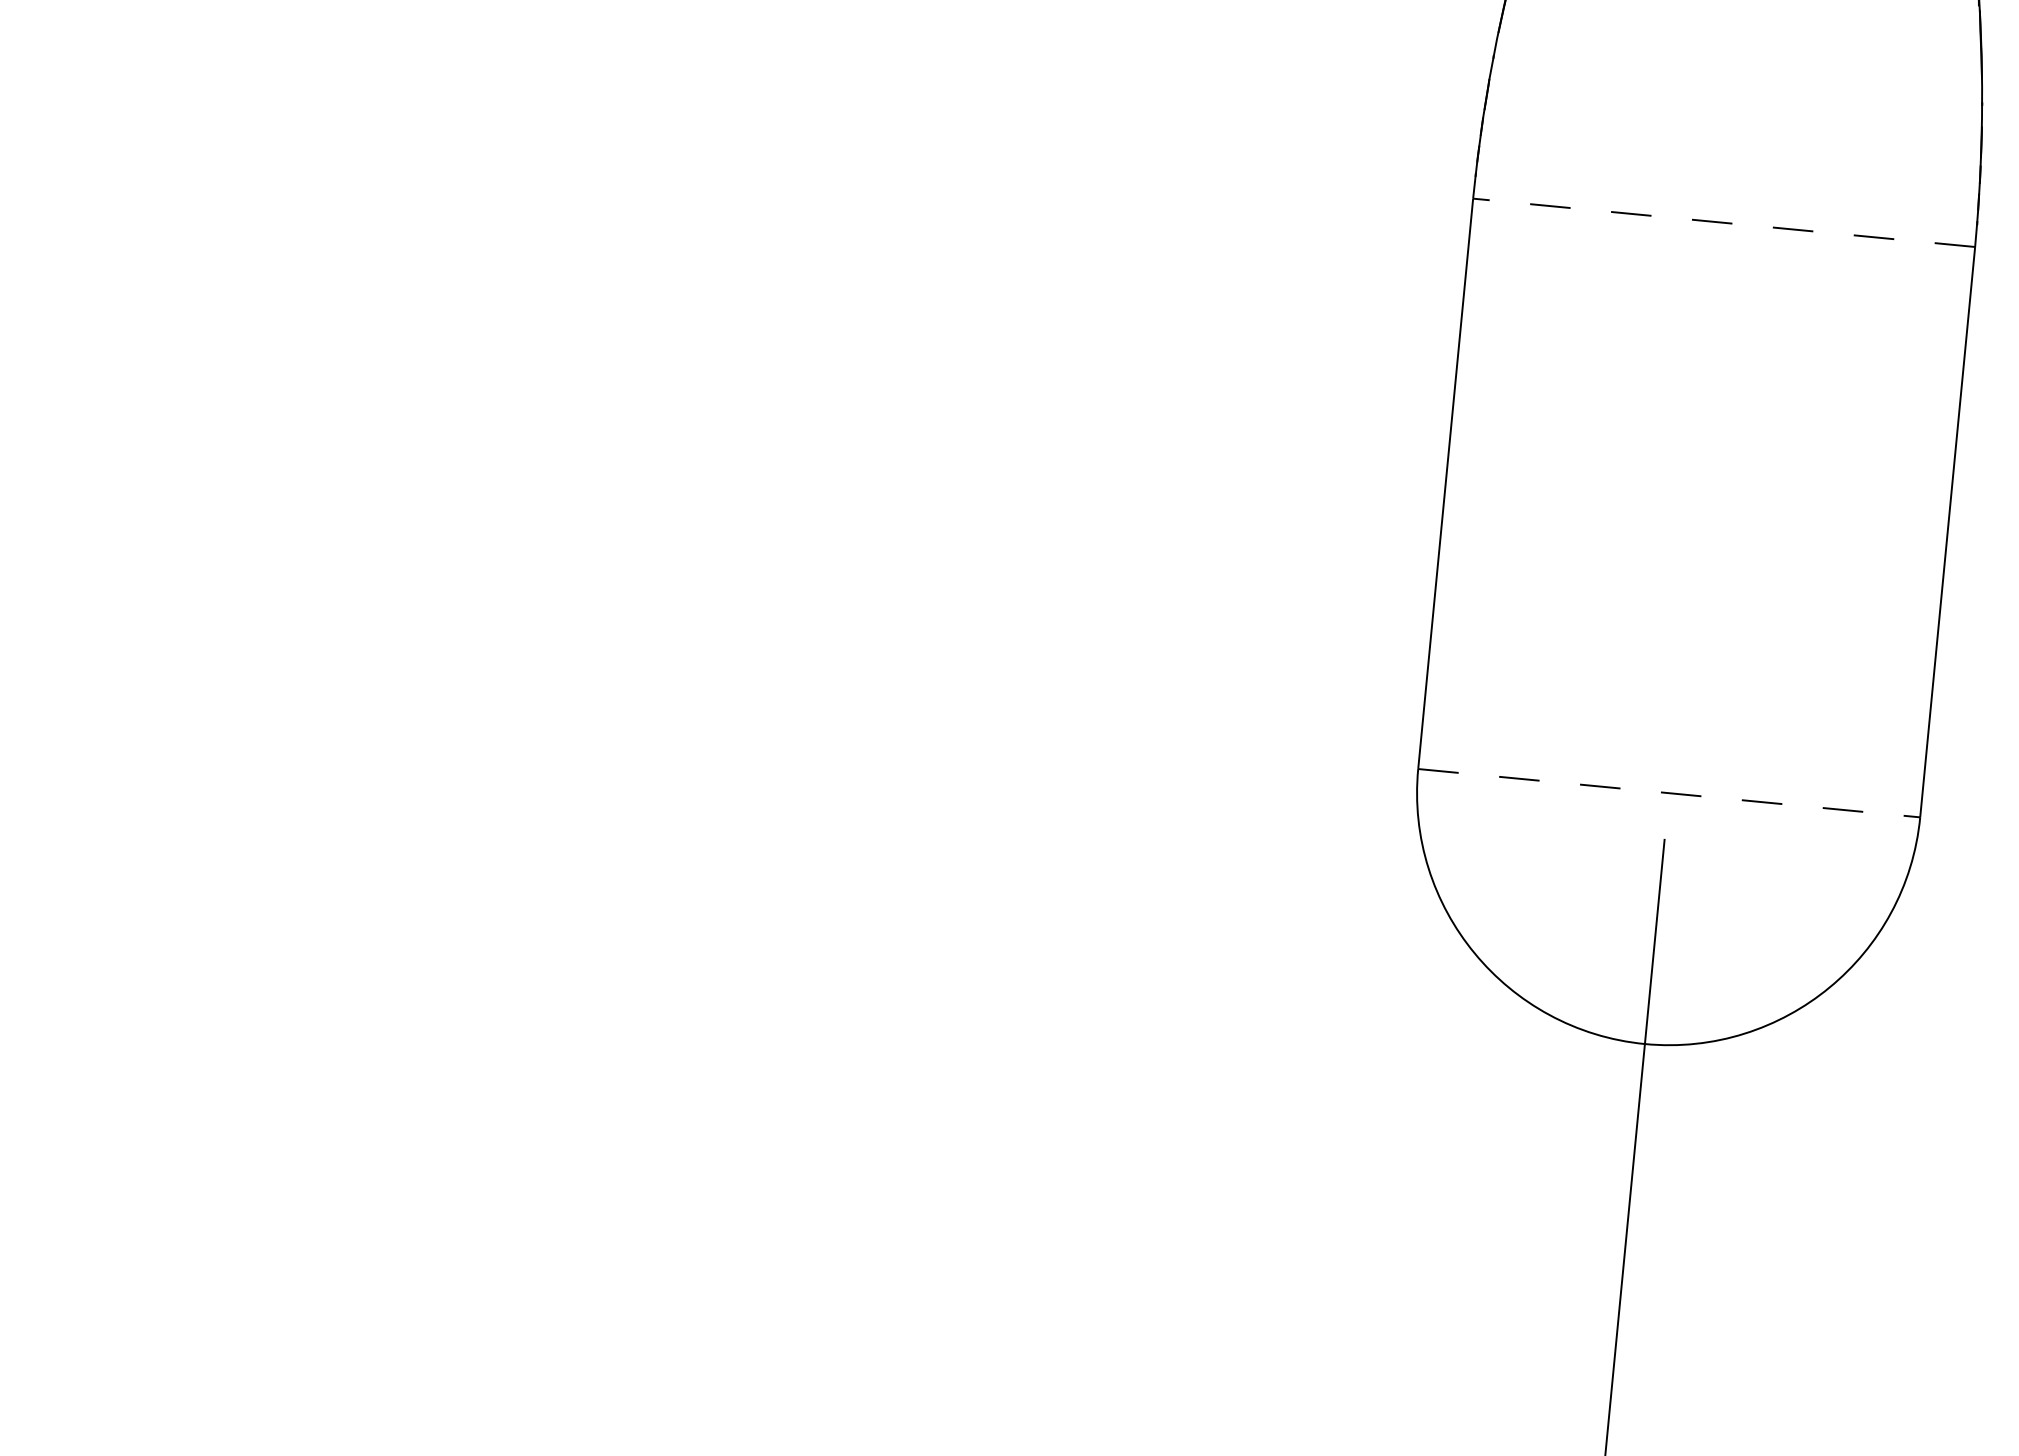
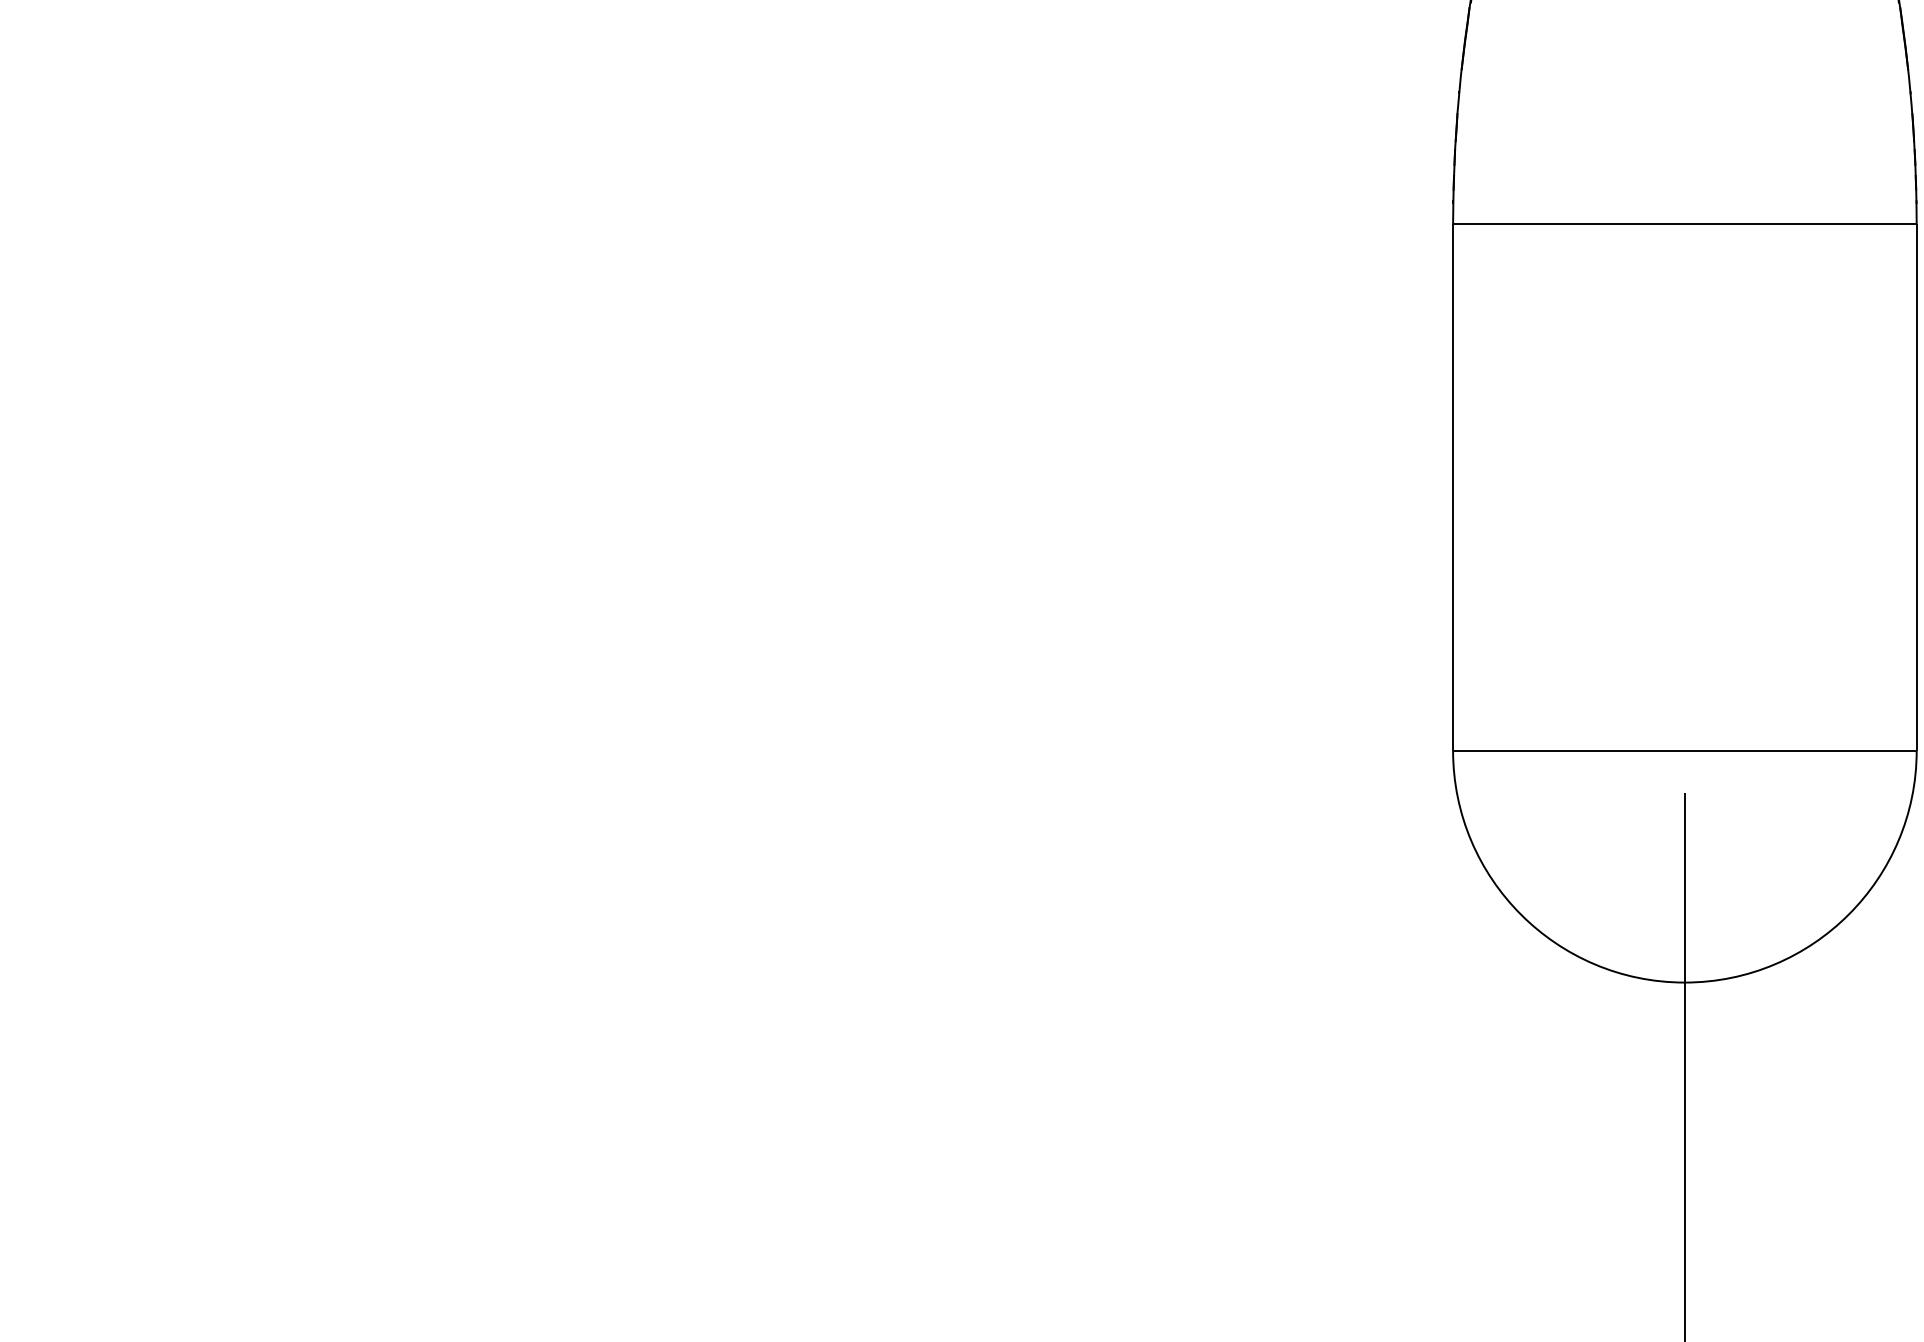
line: (1723, 223) -> (1684, 224), dashed -> solid
line: (1668, 792) -> (1684, 750), dashed -> solid

